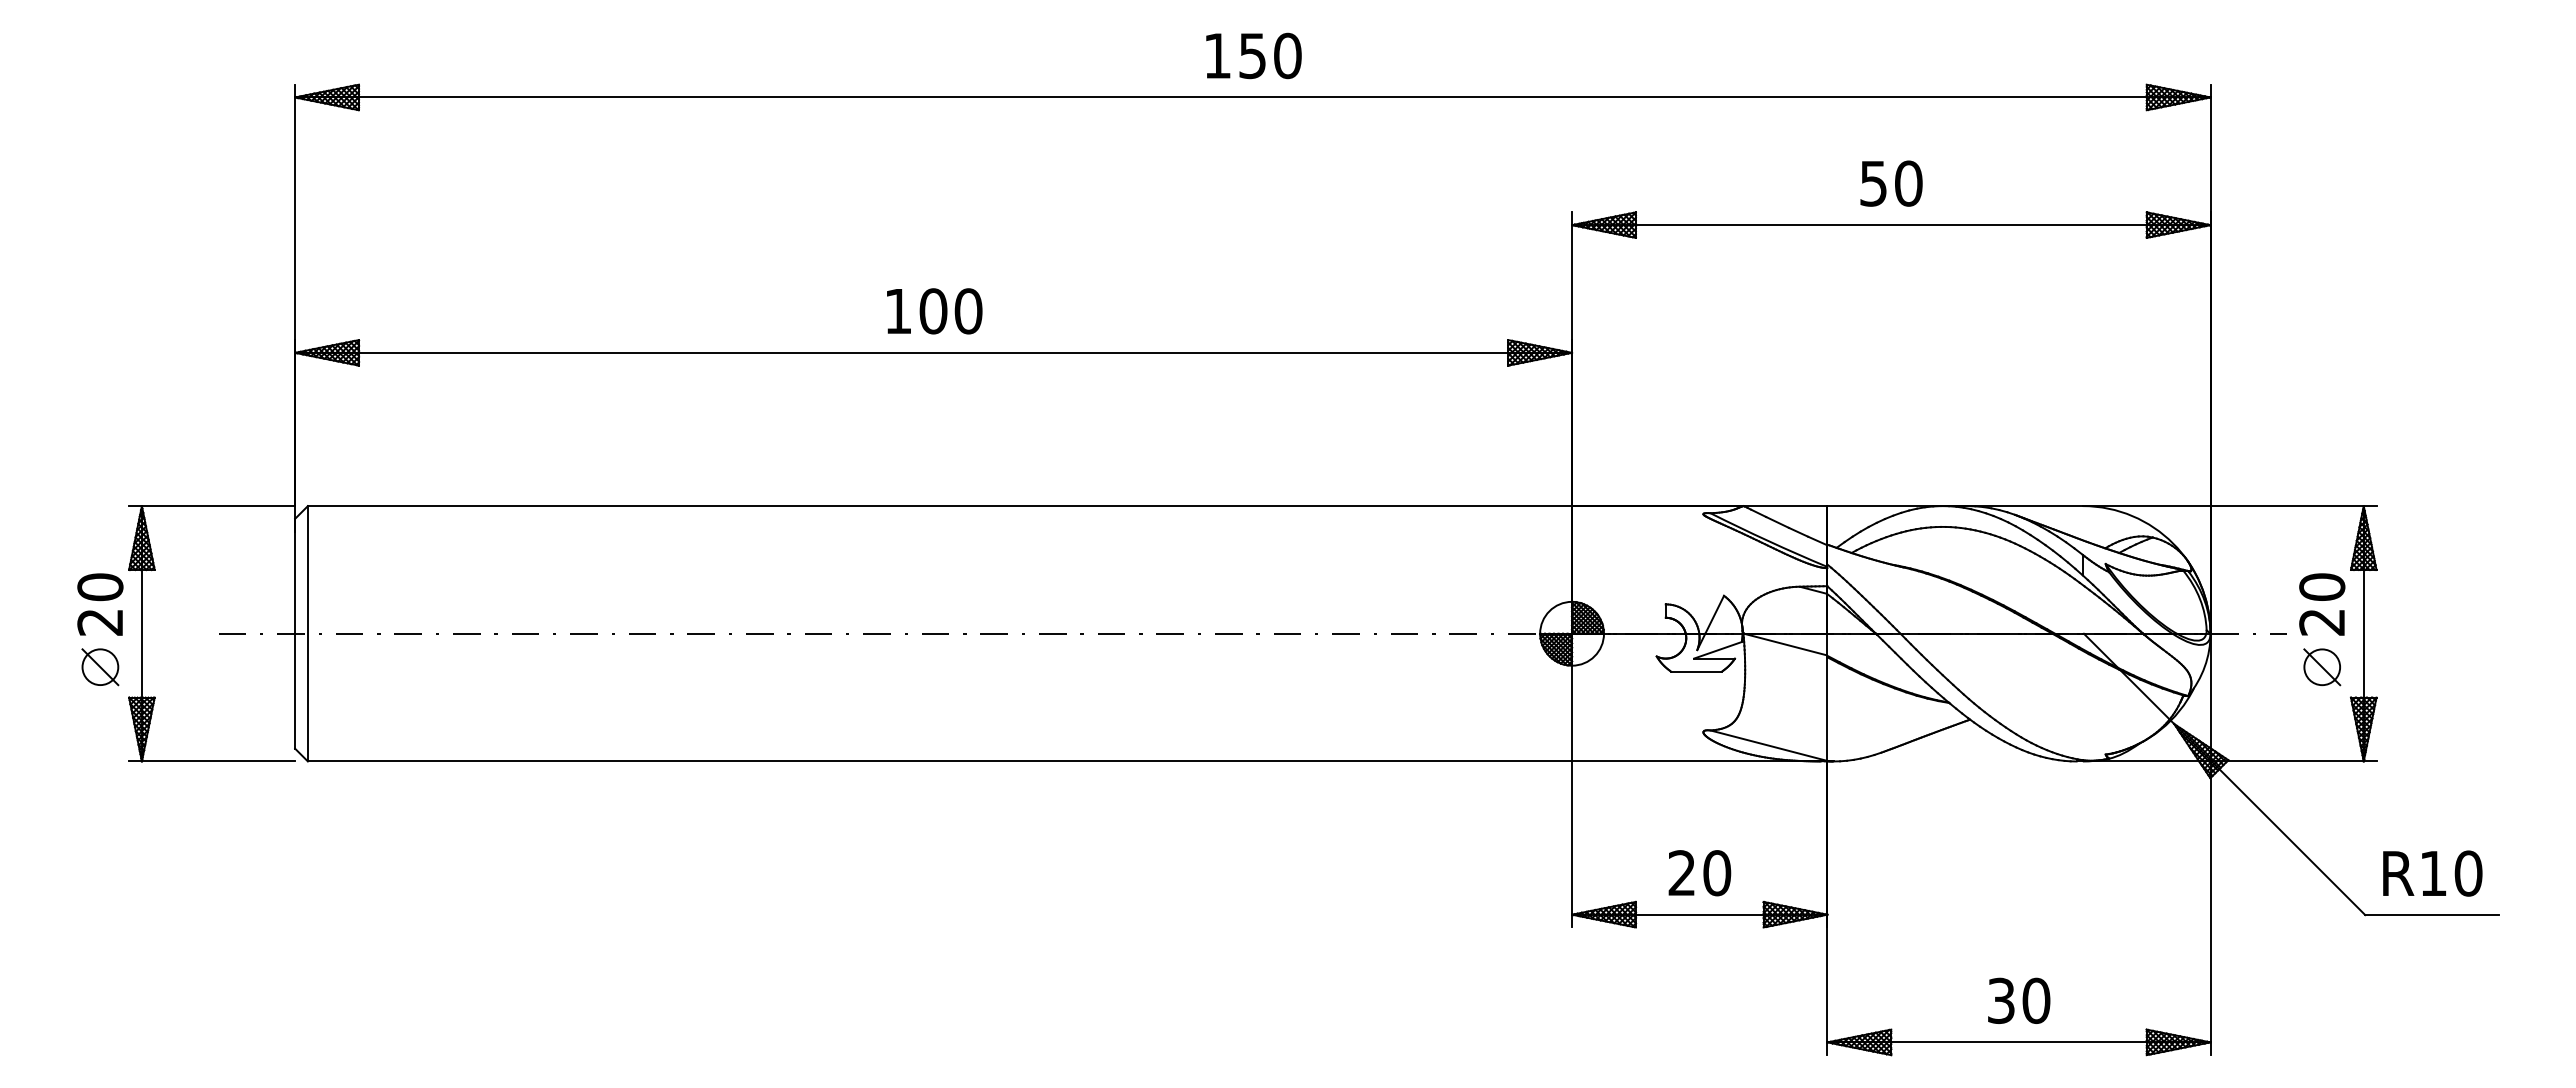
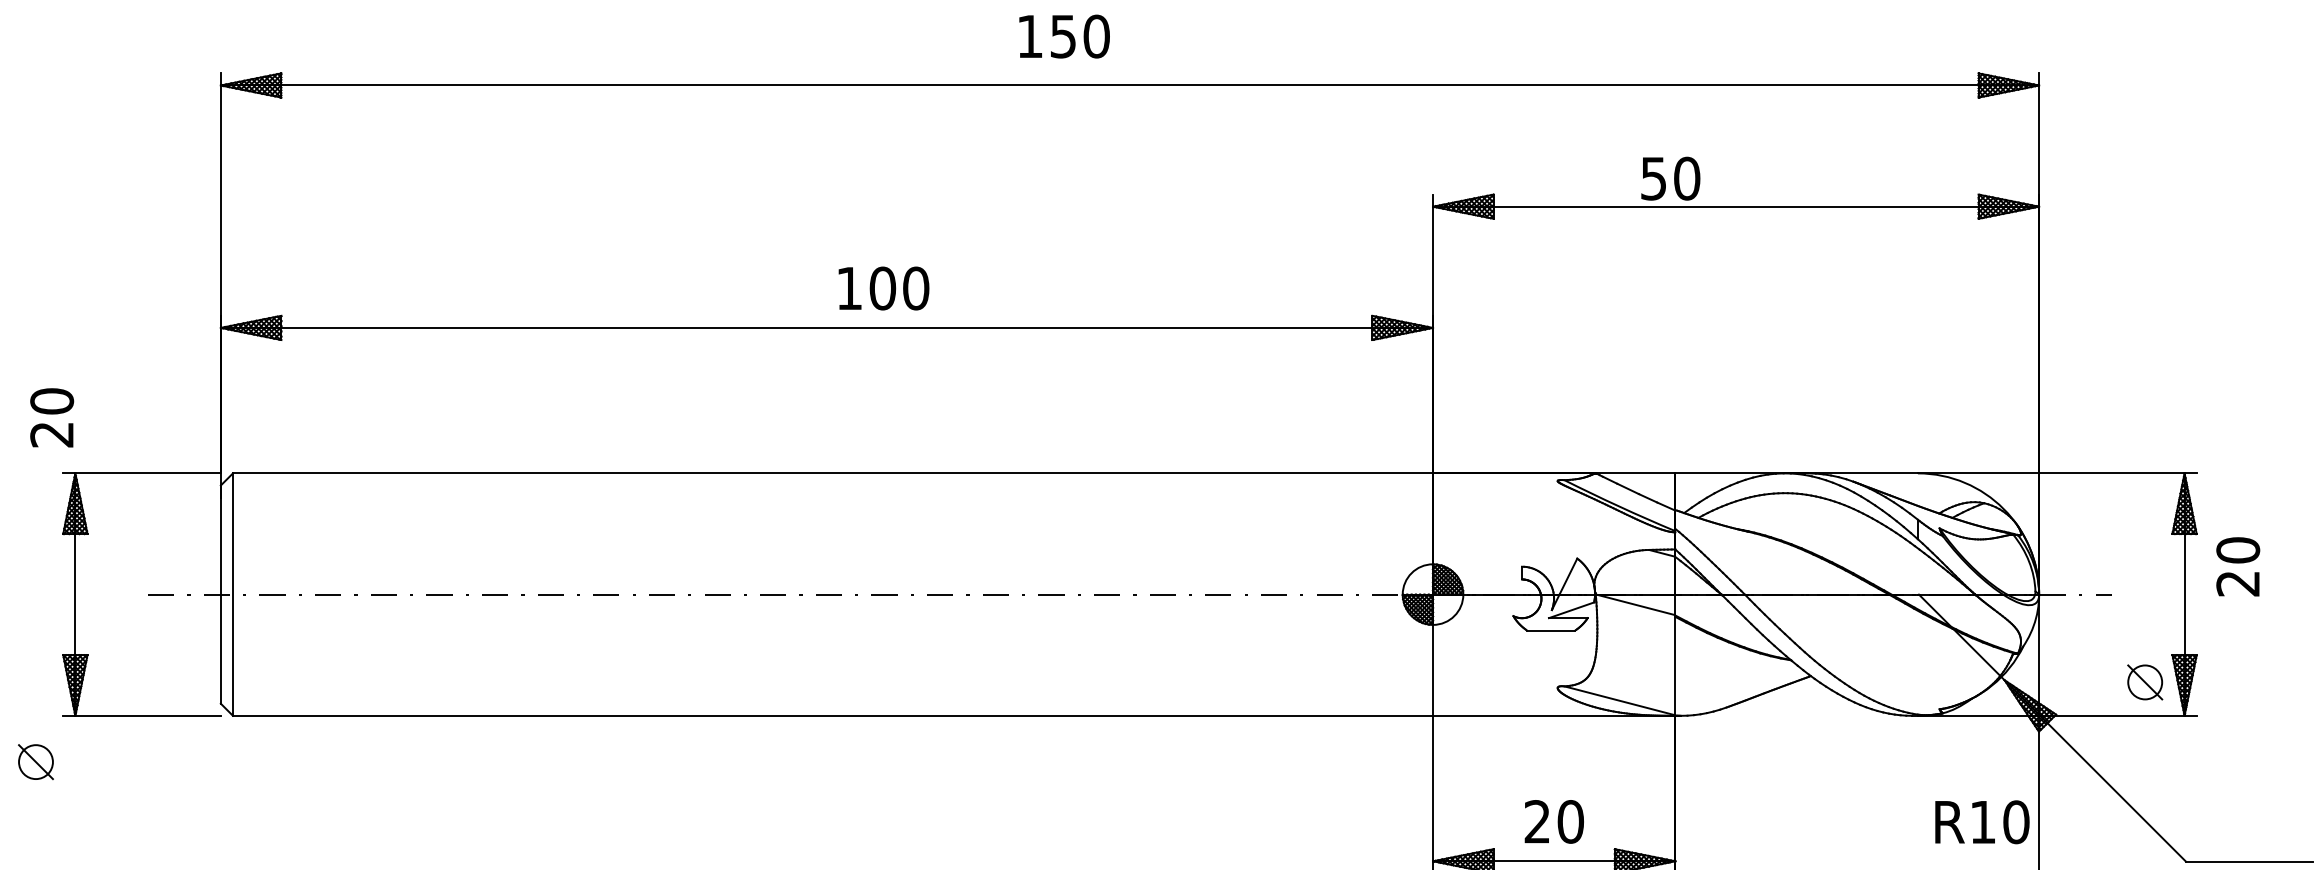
text: (1253, 55) -> (1064, 36), moved
text: (1891, 183) -> (1670, 178), moved
text: (934, 311) -> (883, 288), moved
text: (100, 604) -> (52, 417), moved
text: (2322, 604) -> (2238, 566), moved
part: (100, 667) -> (36, 762), moved
part: (2322, 667) -> (2145, 682), moved
text: (2432, 873) -> (1982, 822), moved

